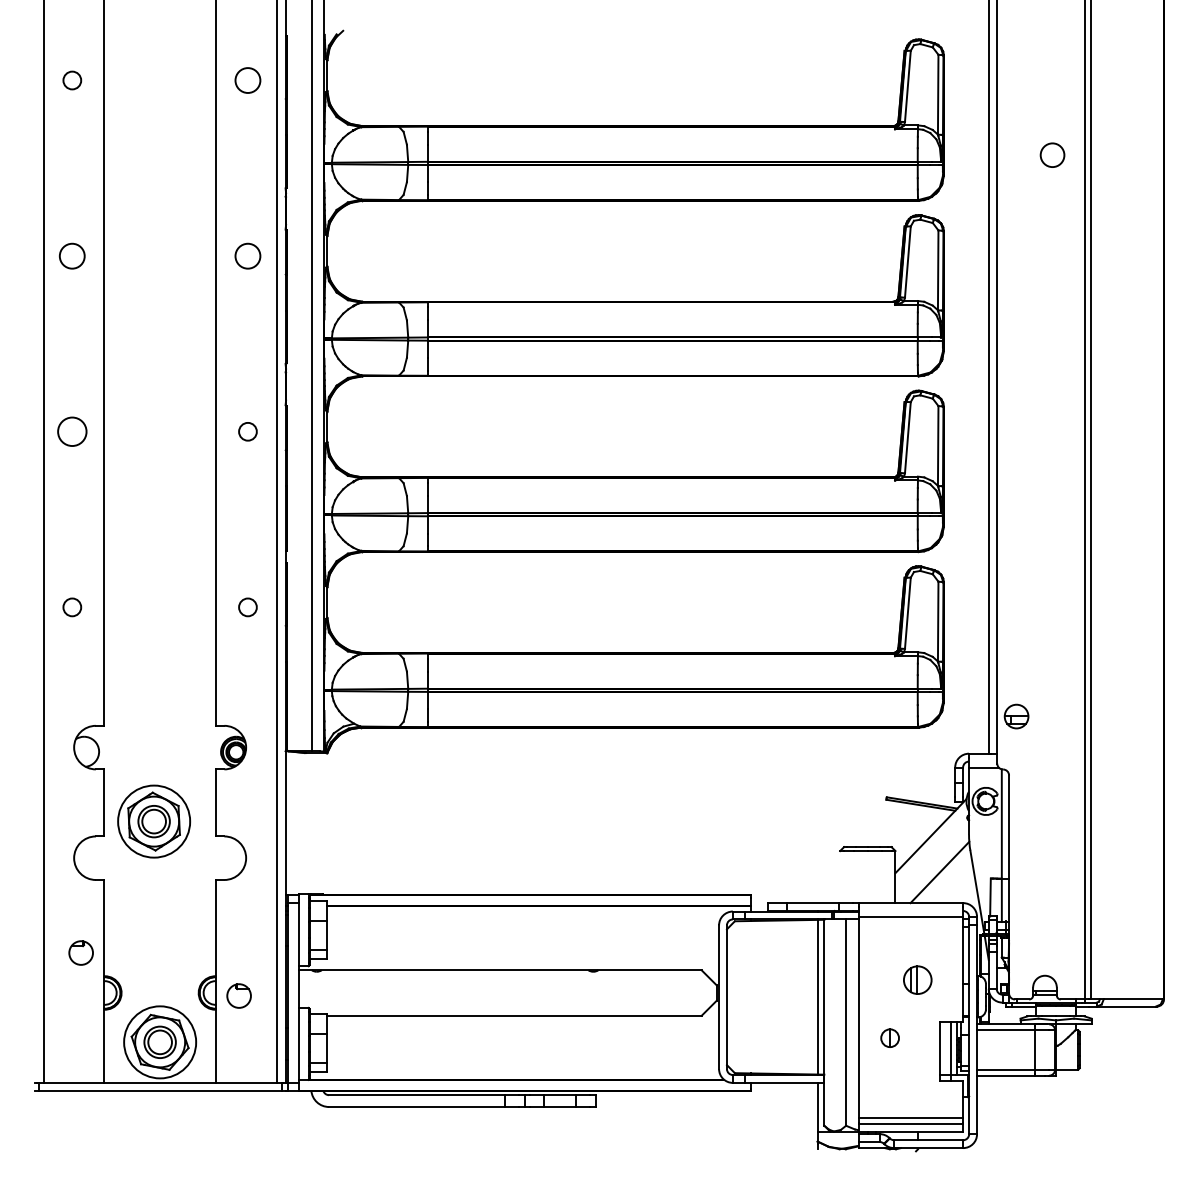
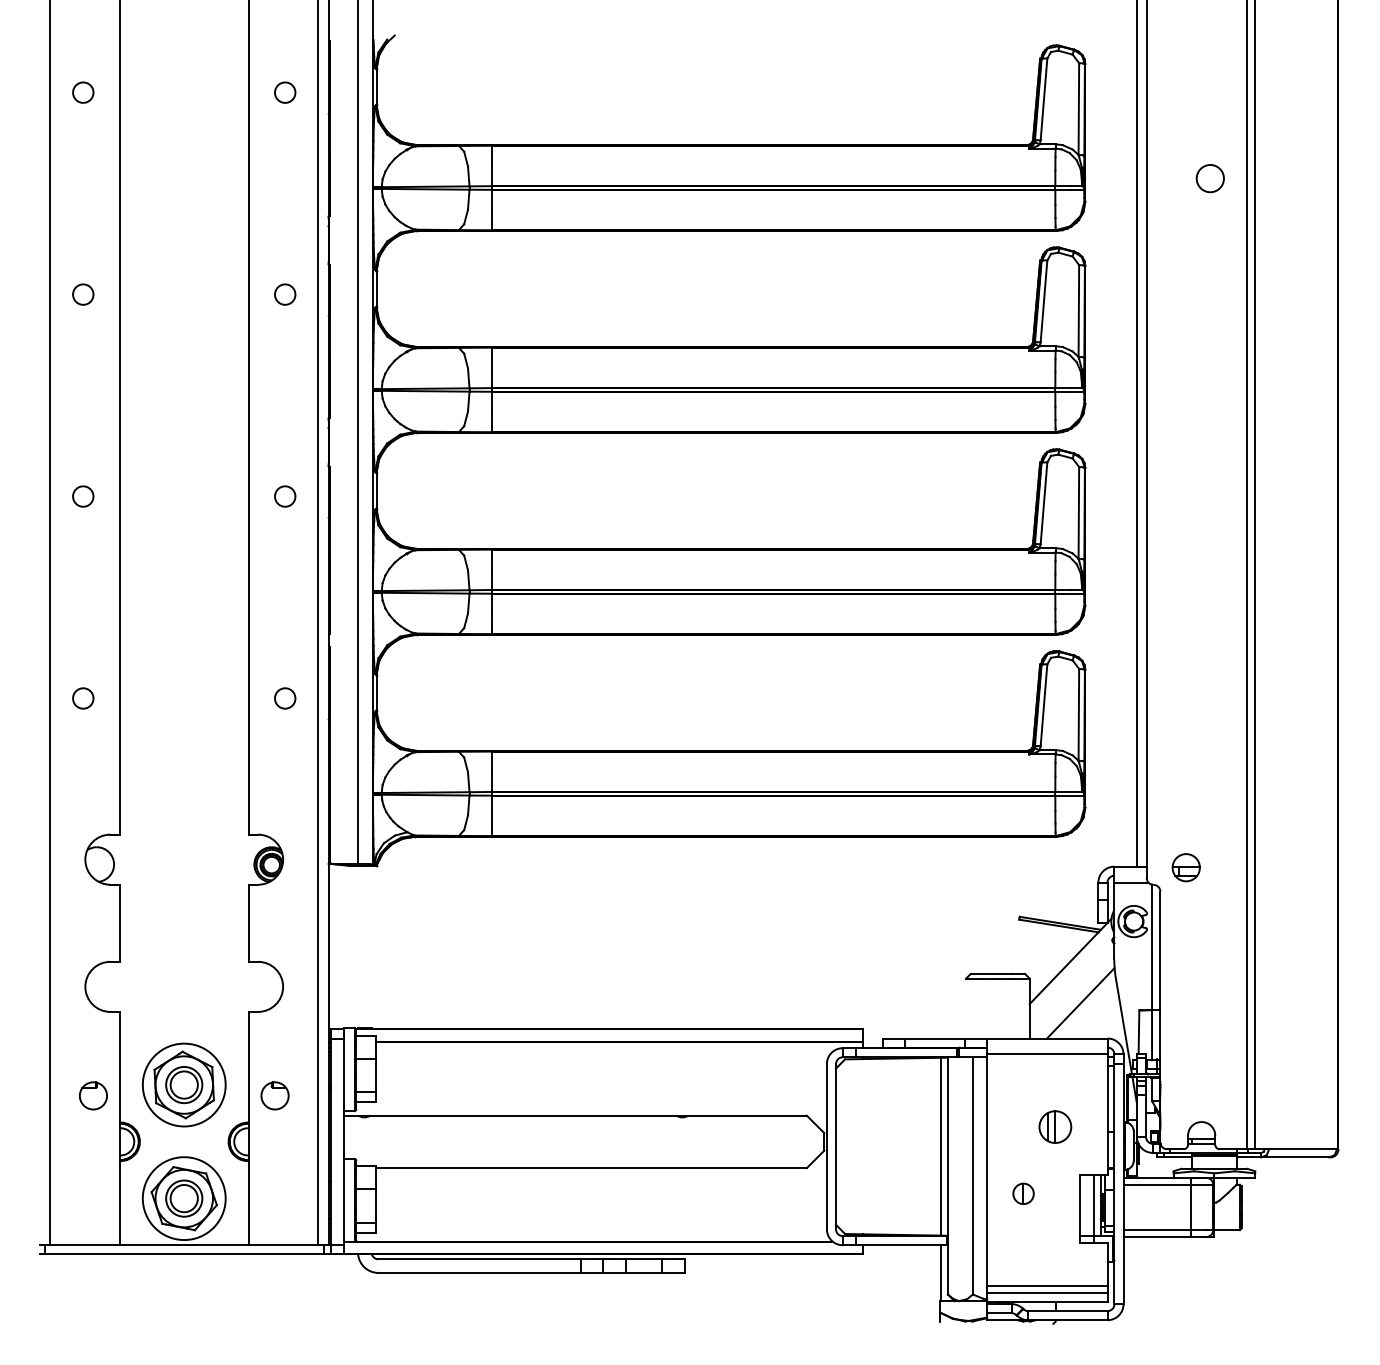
circle: (247, 80) -> (284, 92), size x0.71
circle: (72, 255) -> (83, 293), size x0.71
circle: (247, 255) -> (284, 293), size x0.71
circle: (72, 431) -> (83, 496), size x0.62
part: (1016, 716) -> (1186, 867), moved
part: (154, 821) -> (184, 1084), moved
part: (238, 995) -> (274, 1095), moved

